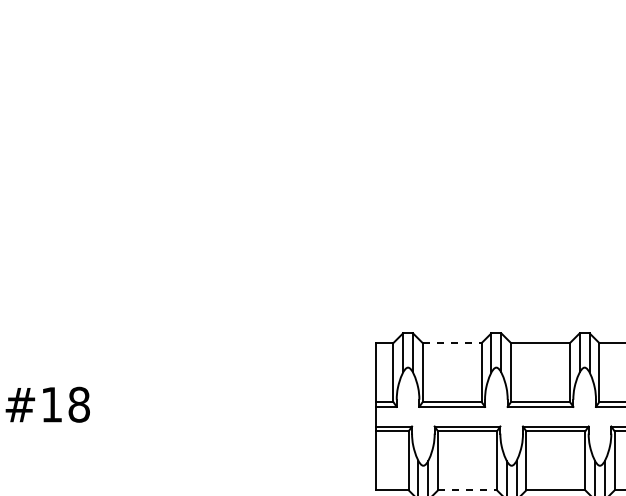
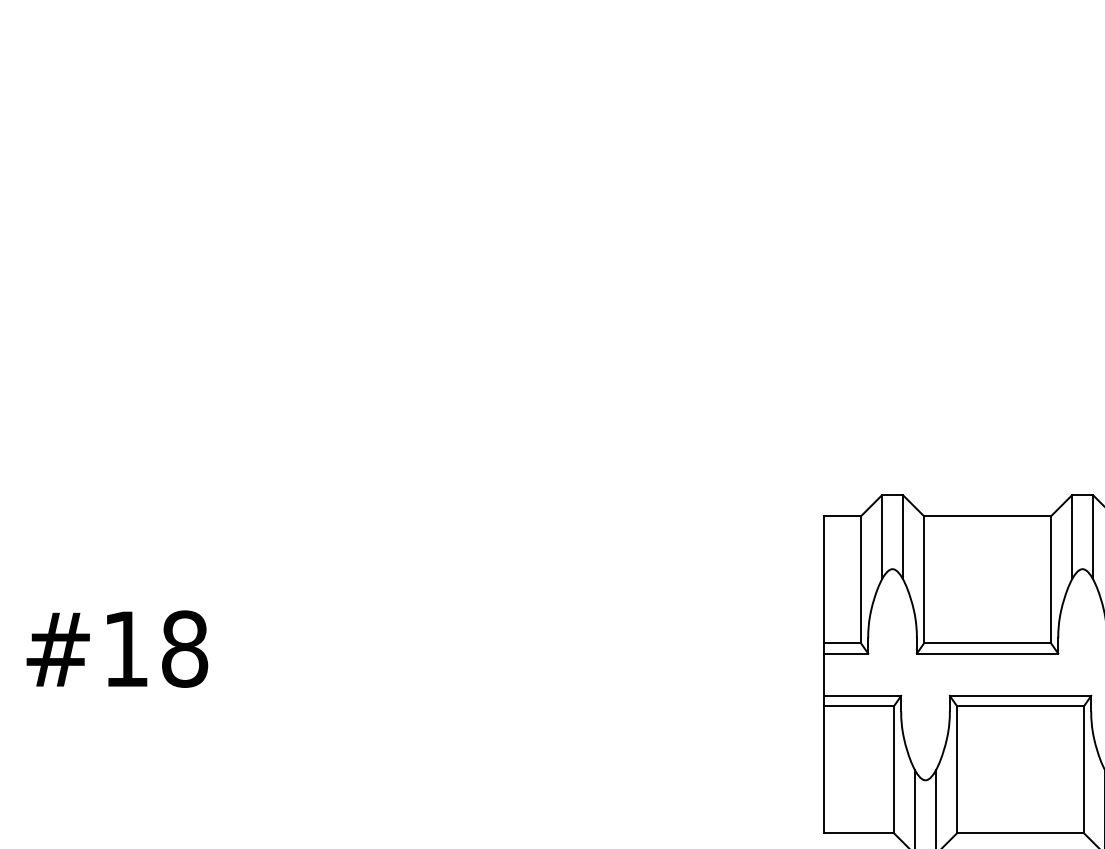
line: (452, 343) -> (988, 517), dashed -> solid
line: (468, 490) -> (1022, 833), dashed -> solid

